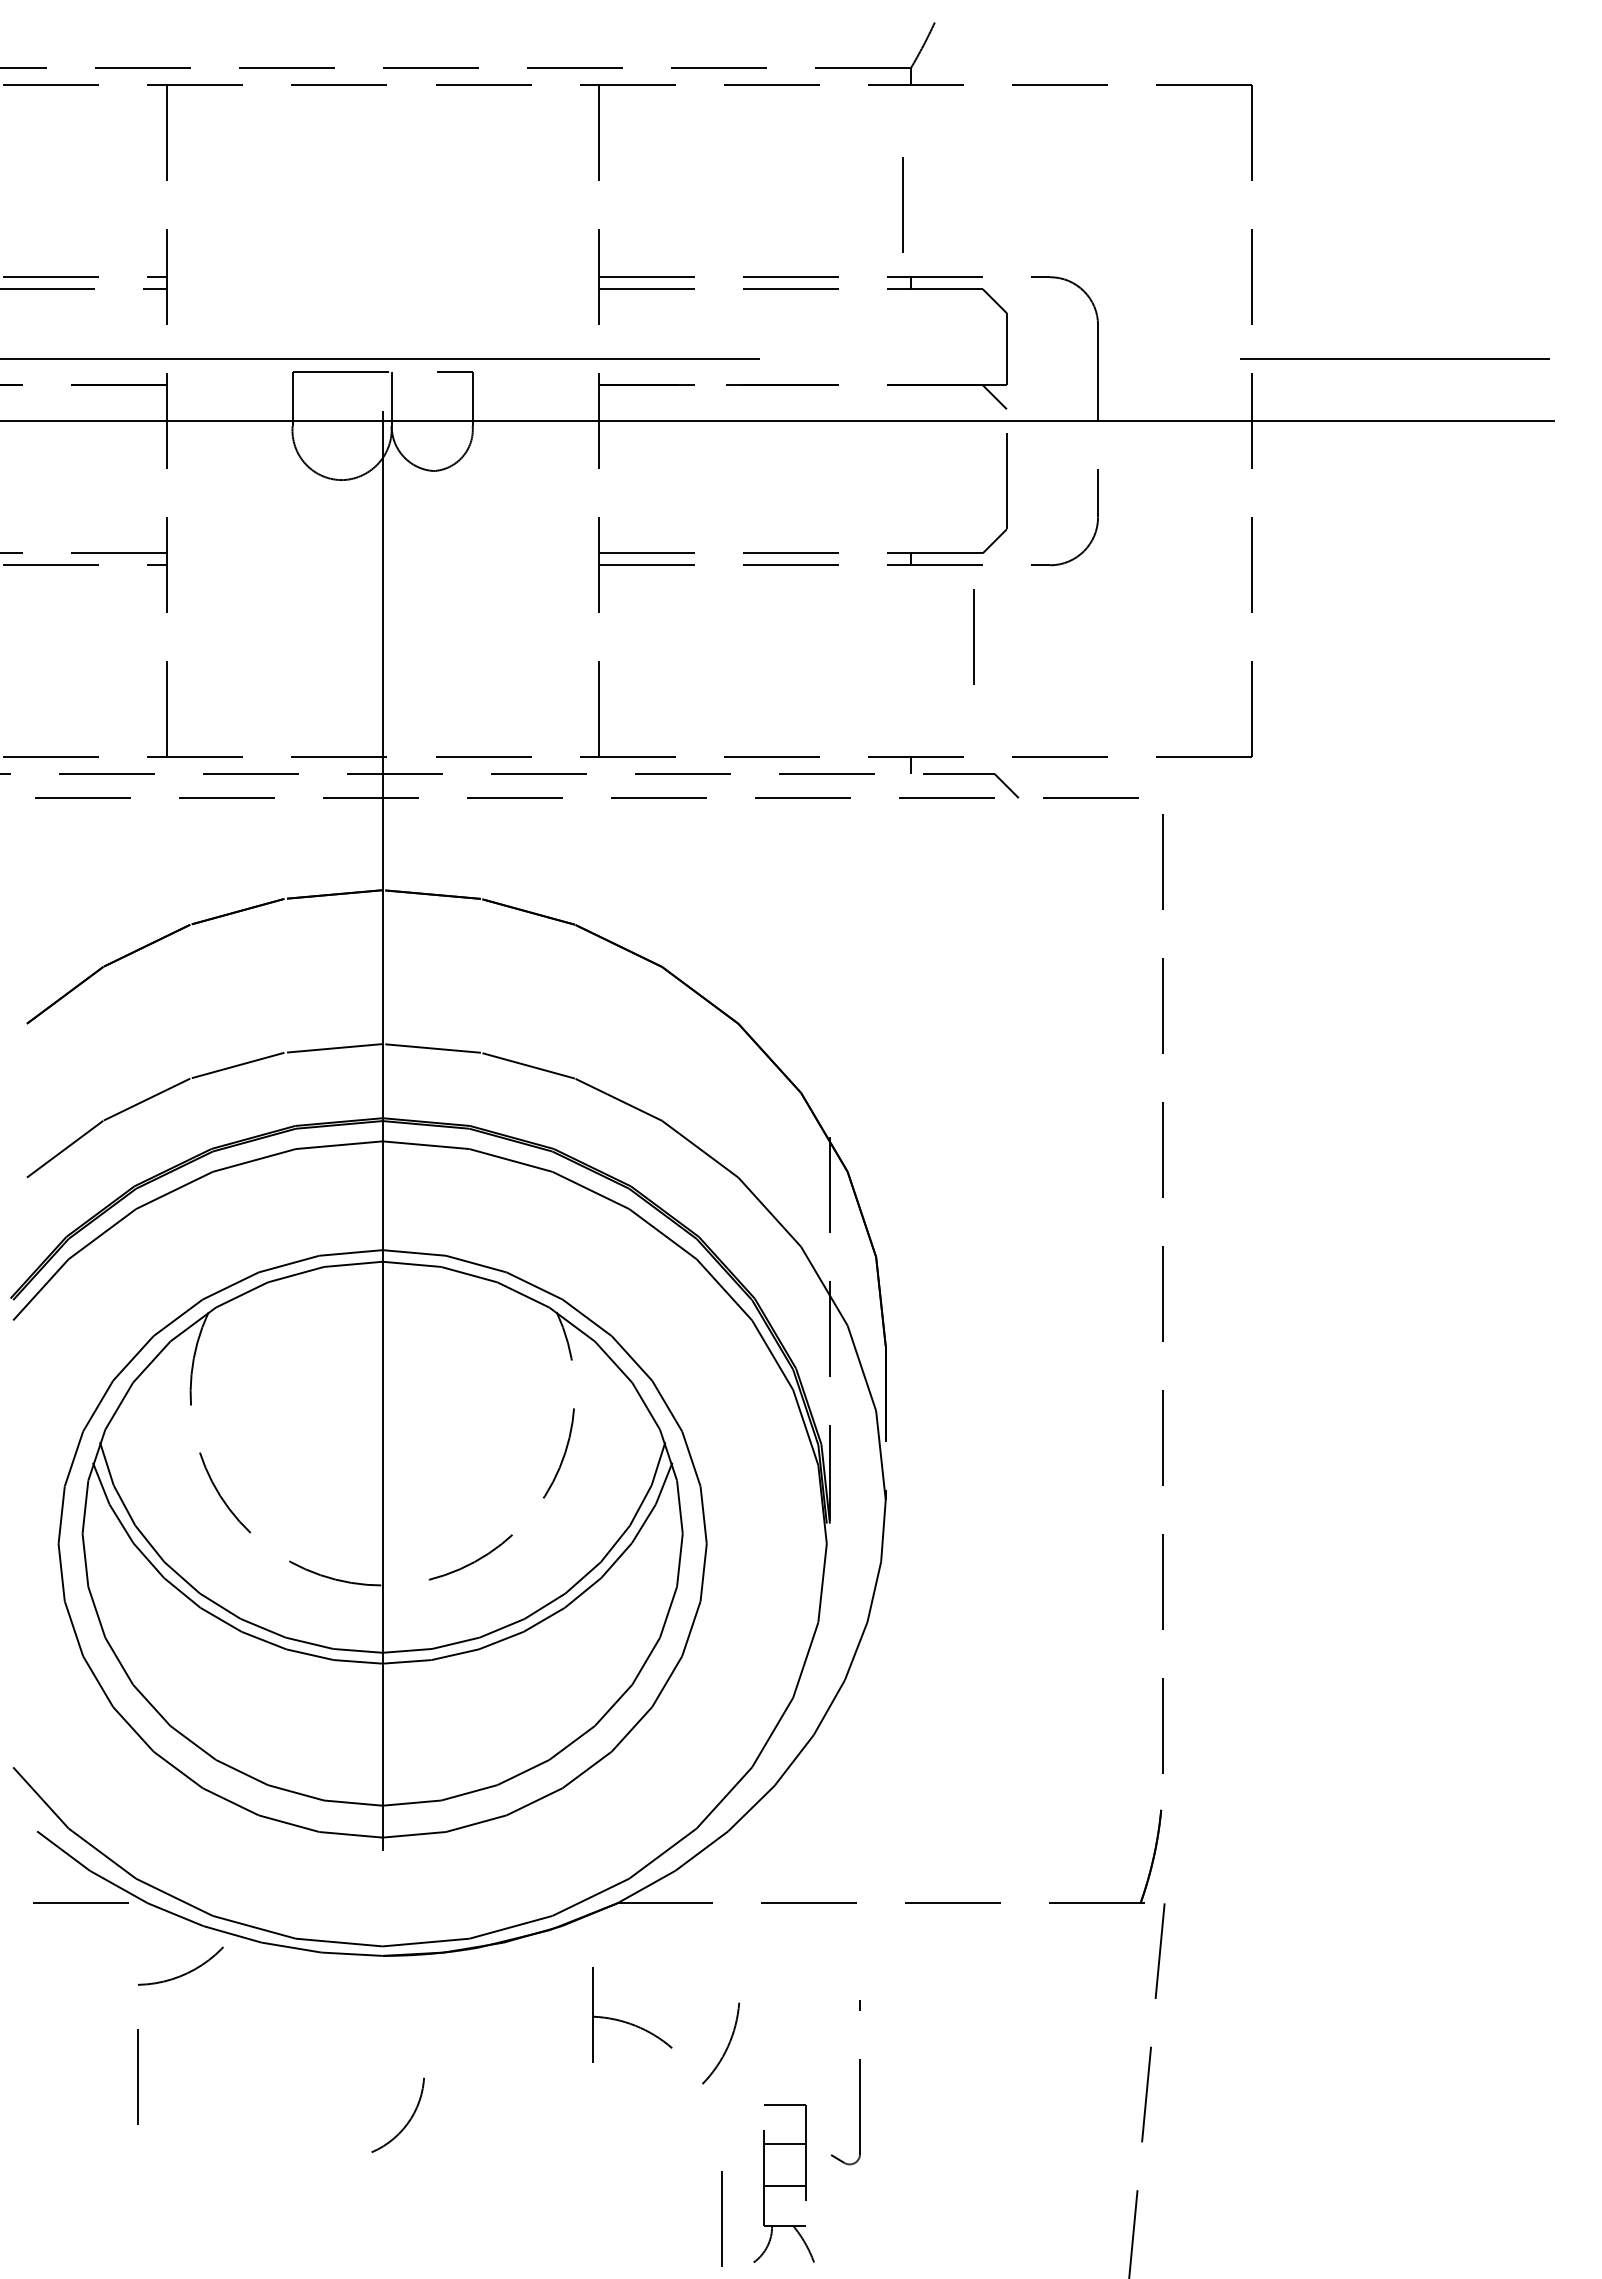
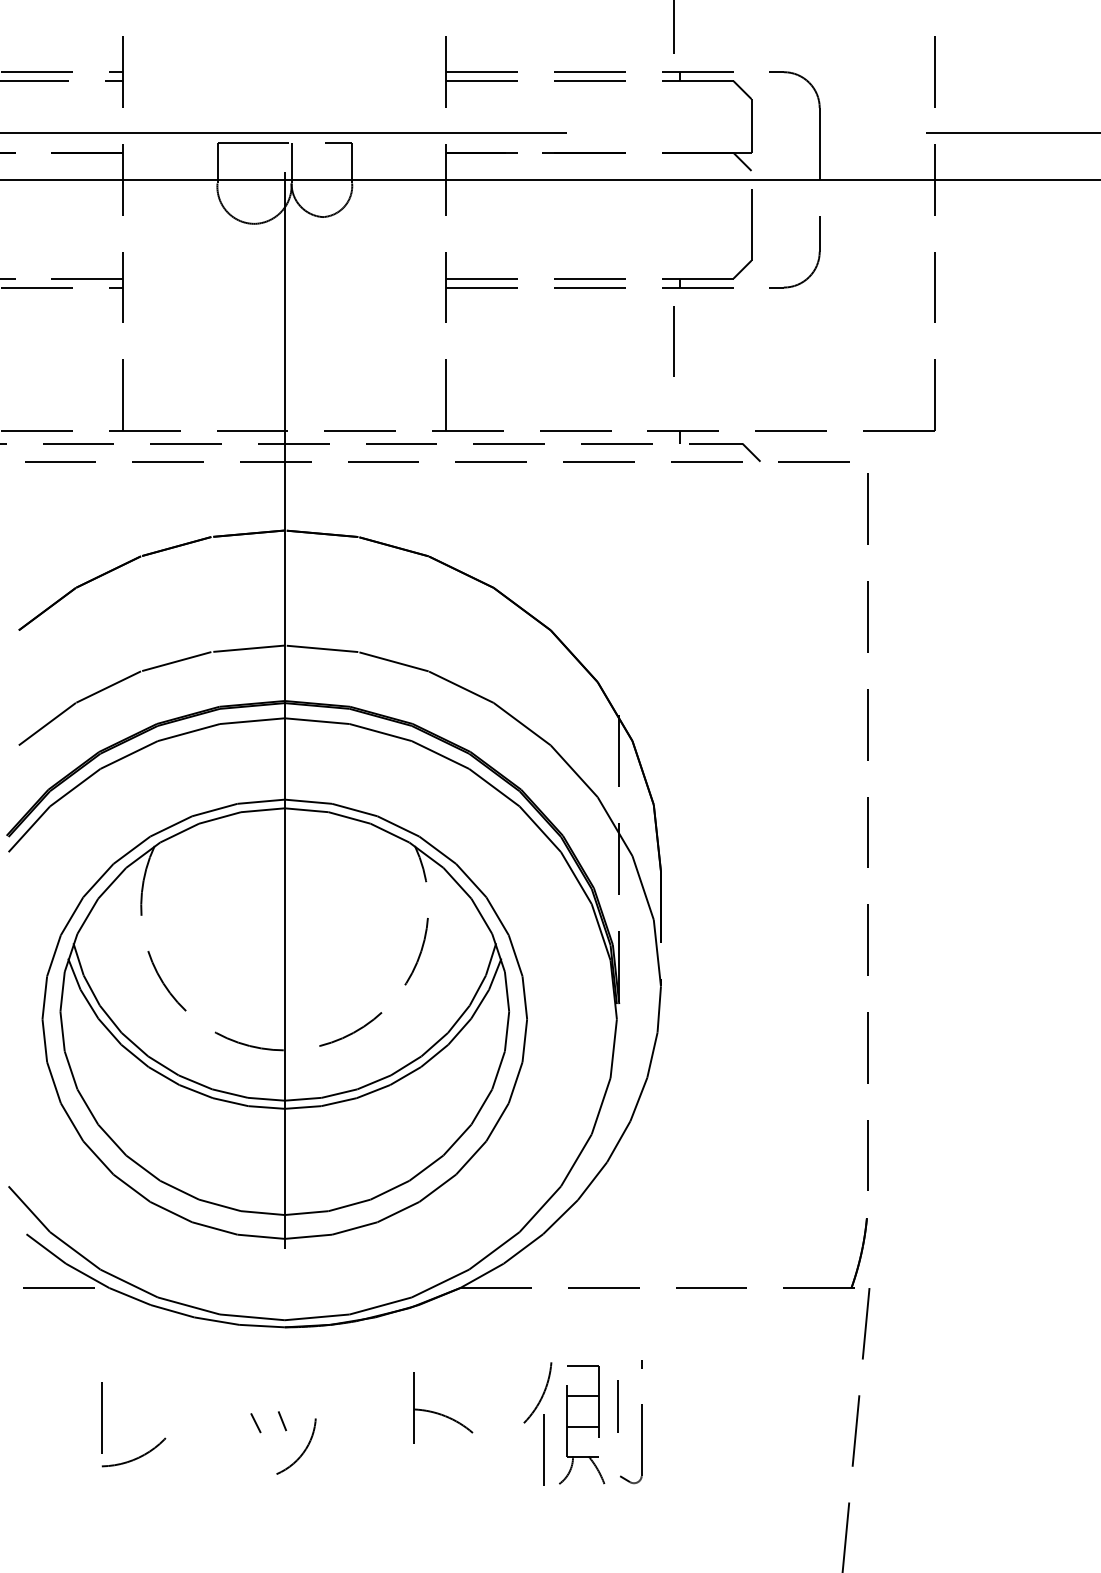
line: (973, 636) -> (673, 340), moved
arc: (184, 1973) -> (136, 1457), moved
part: (630, 2022) -> (441, 1413), moved
line: (828, 2061) -> (618, 1406), added
line: (379, 2081) -> (282, 1421), added
line: (343, 2083) -> (255, 1422), added
part: (783, 2183) -> (581, 1424), moved
line: (721, 2218) -> (543, 1449), moved

